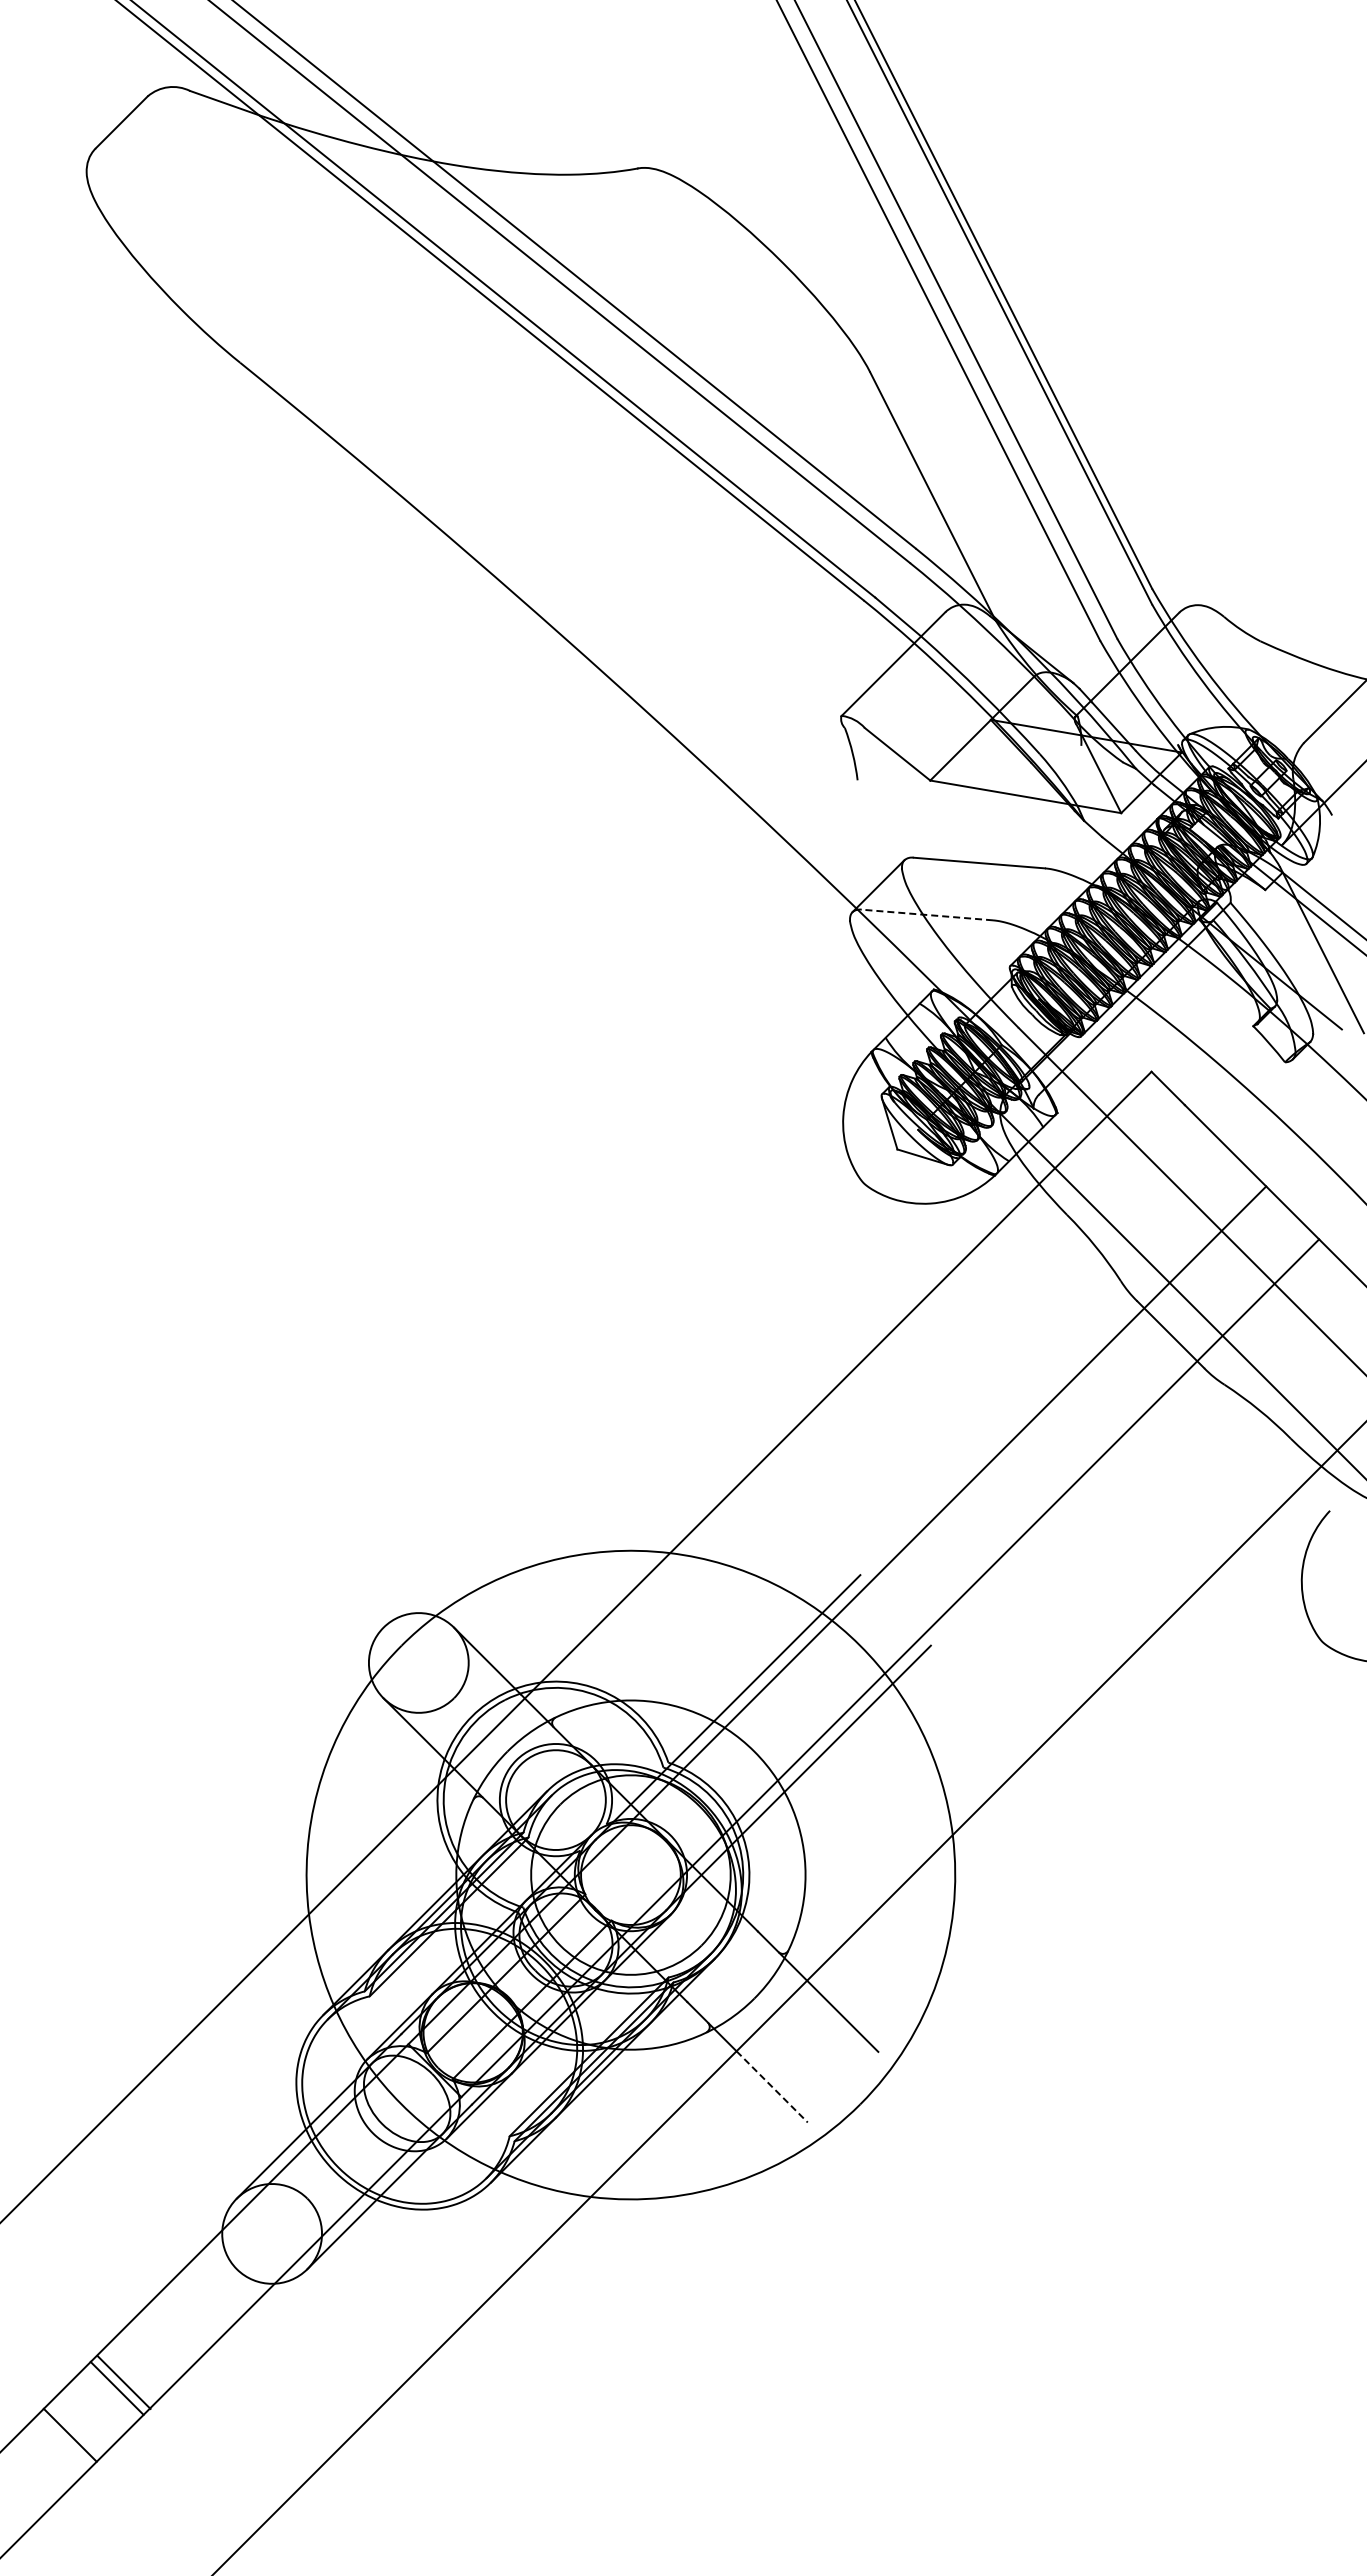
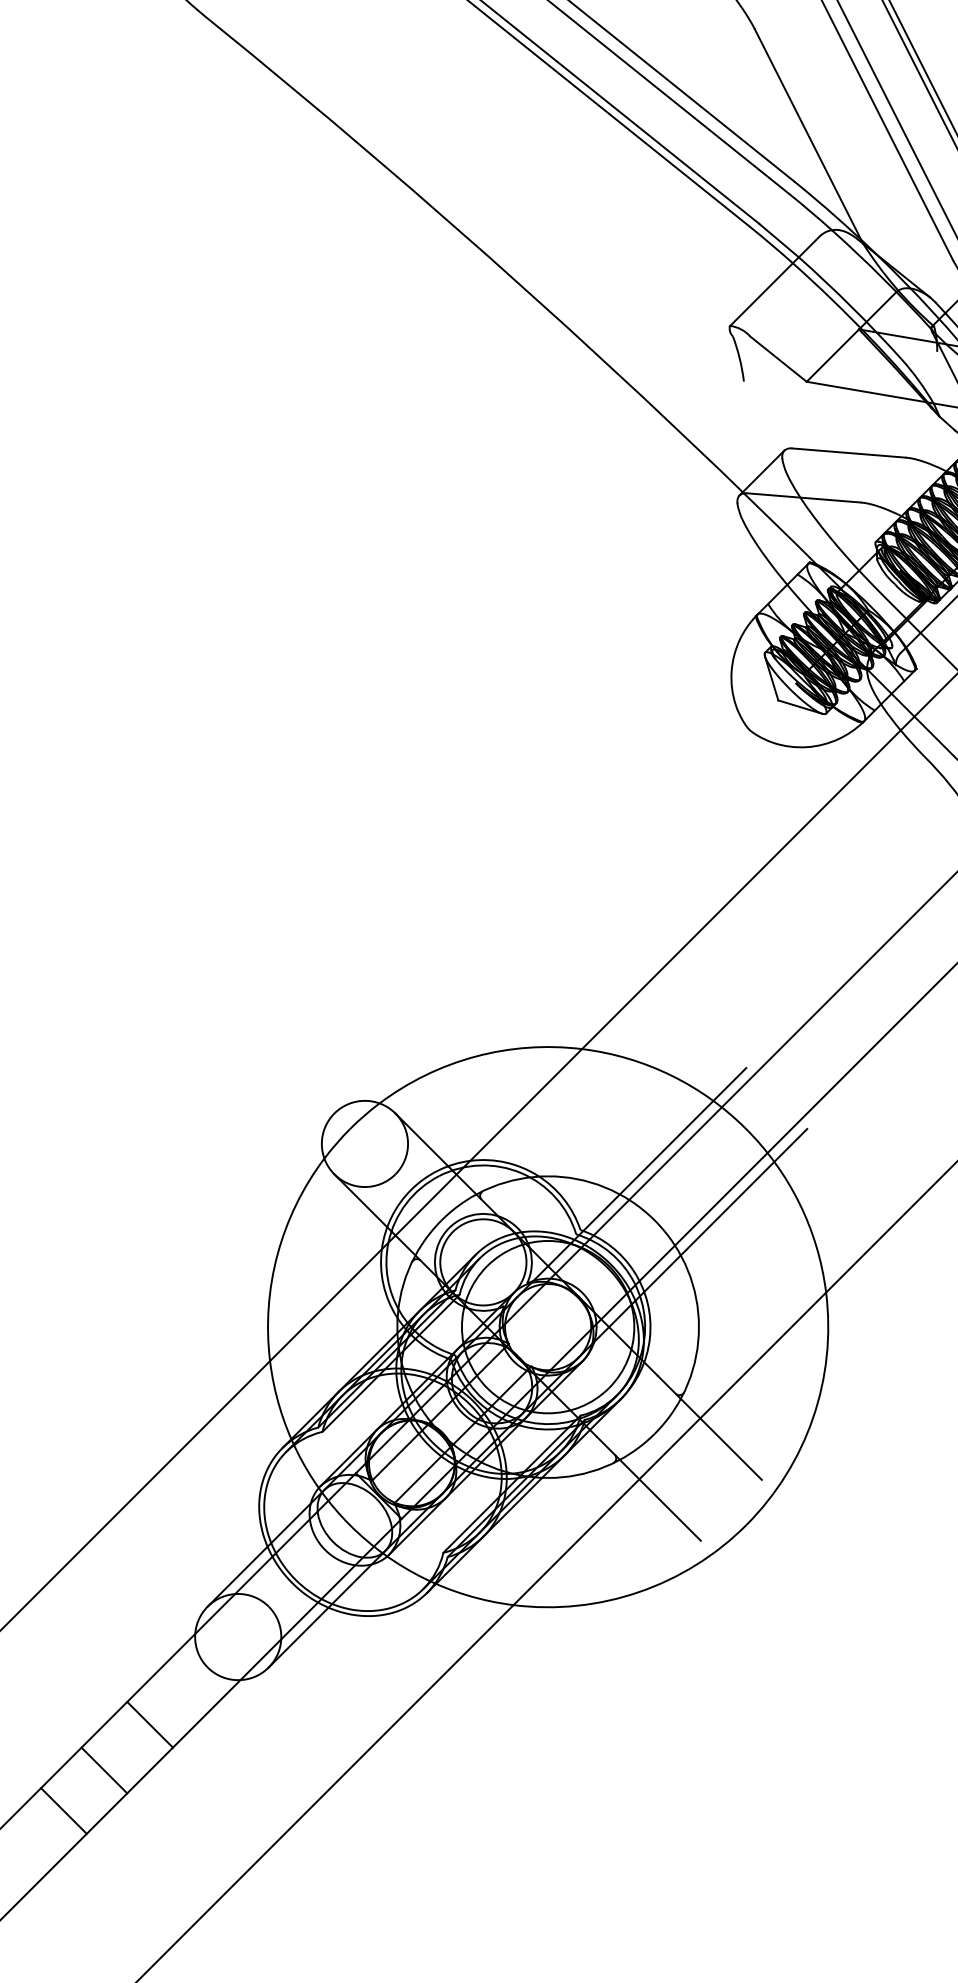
line: (927, 915) -> (804, 498), dashed -> solid
line: (772, 2087) -> (670, 1510), dashed -> solid
line: (123, 2382) -> (149, 1724), moved

